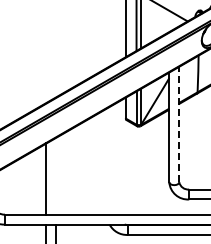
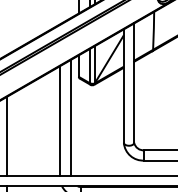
line: (179, 124) -> (134, 83), dashed -> solid
line: (117, 158) -> (70, 118), added
line: (107, 161) -> (59, 121), added
line: (56, 175) -> (7, 135), added

